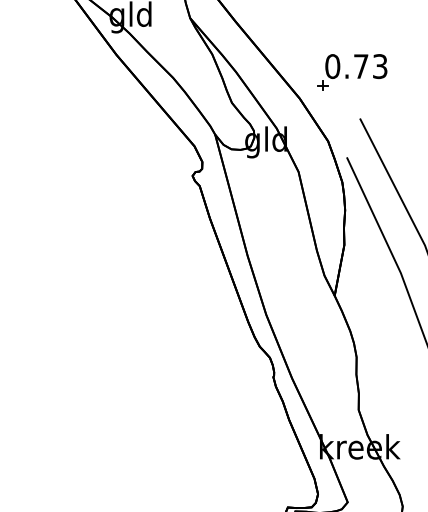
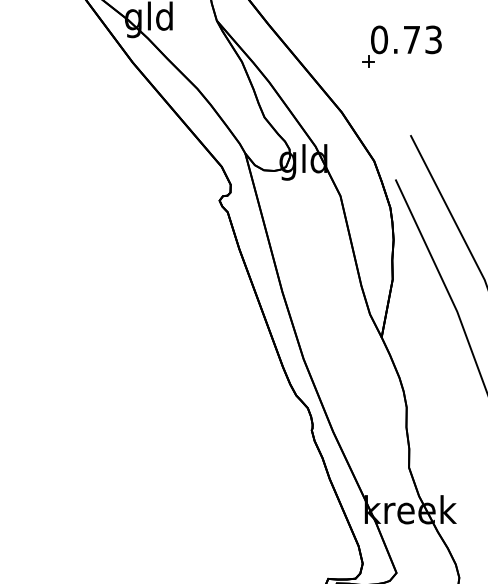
part: (352, 72) -> (401, 46), moved

